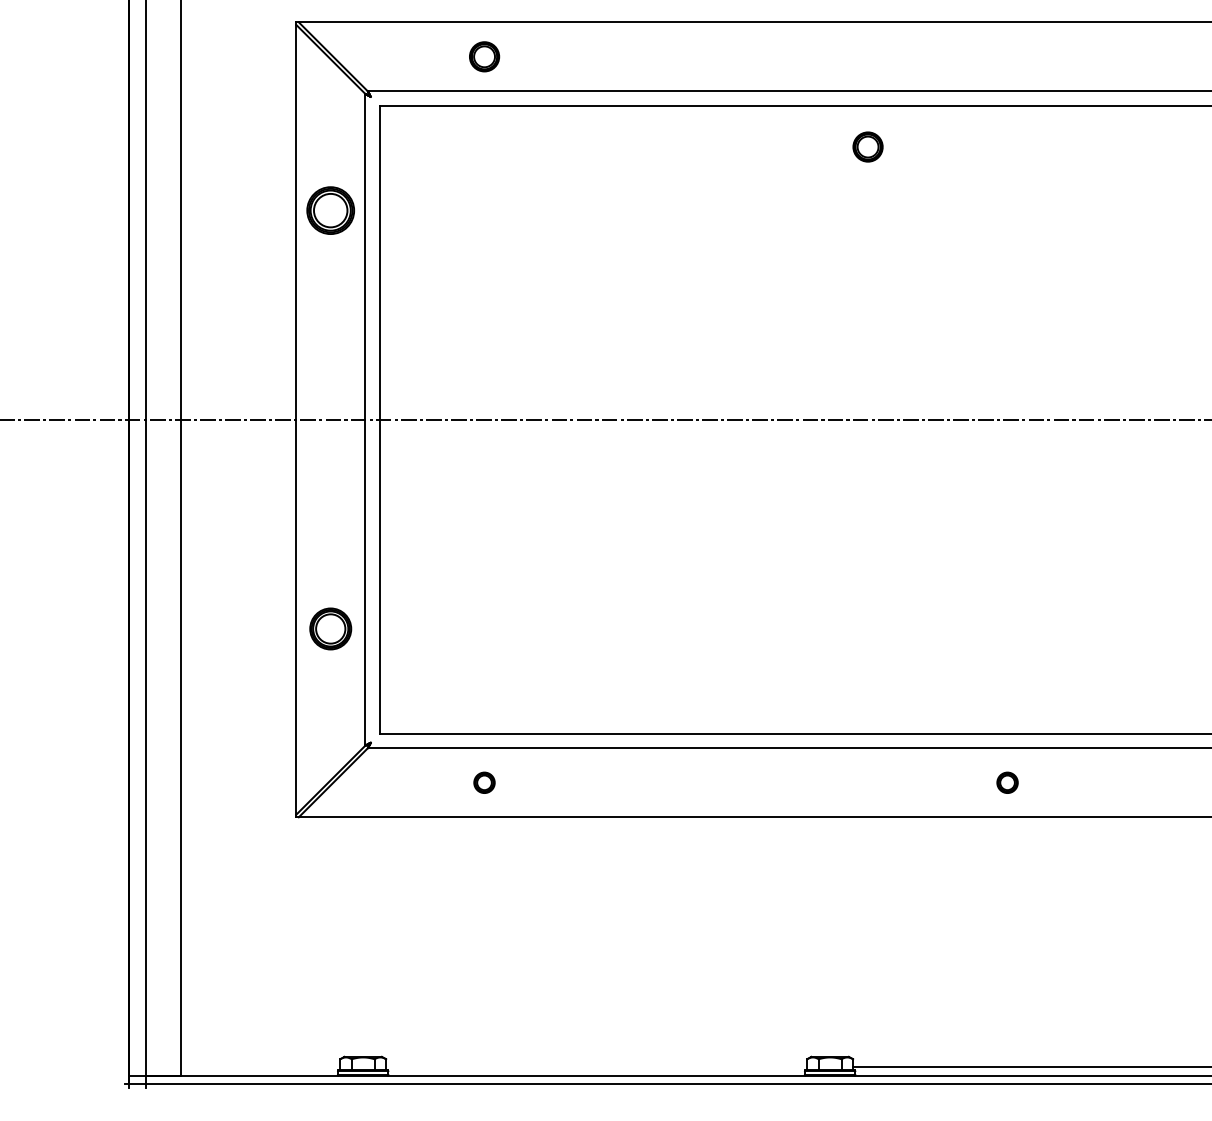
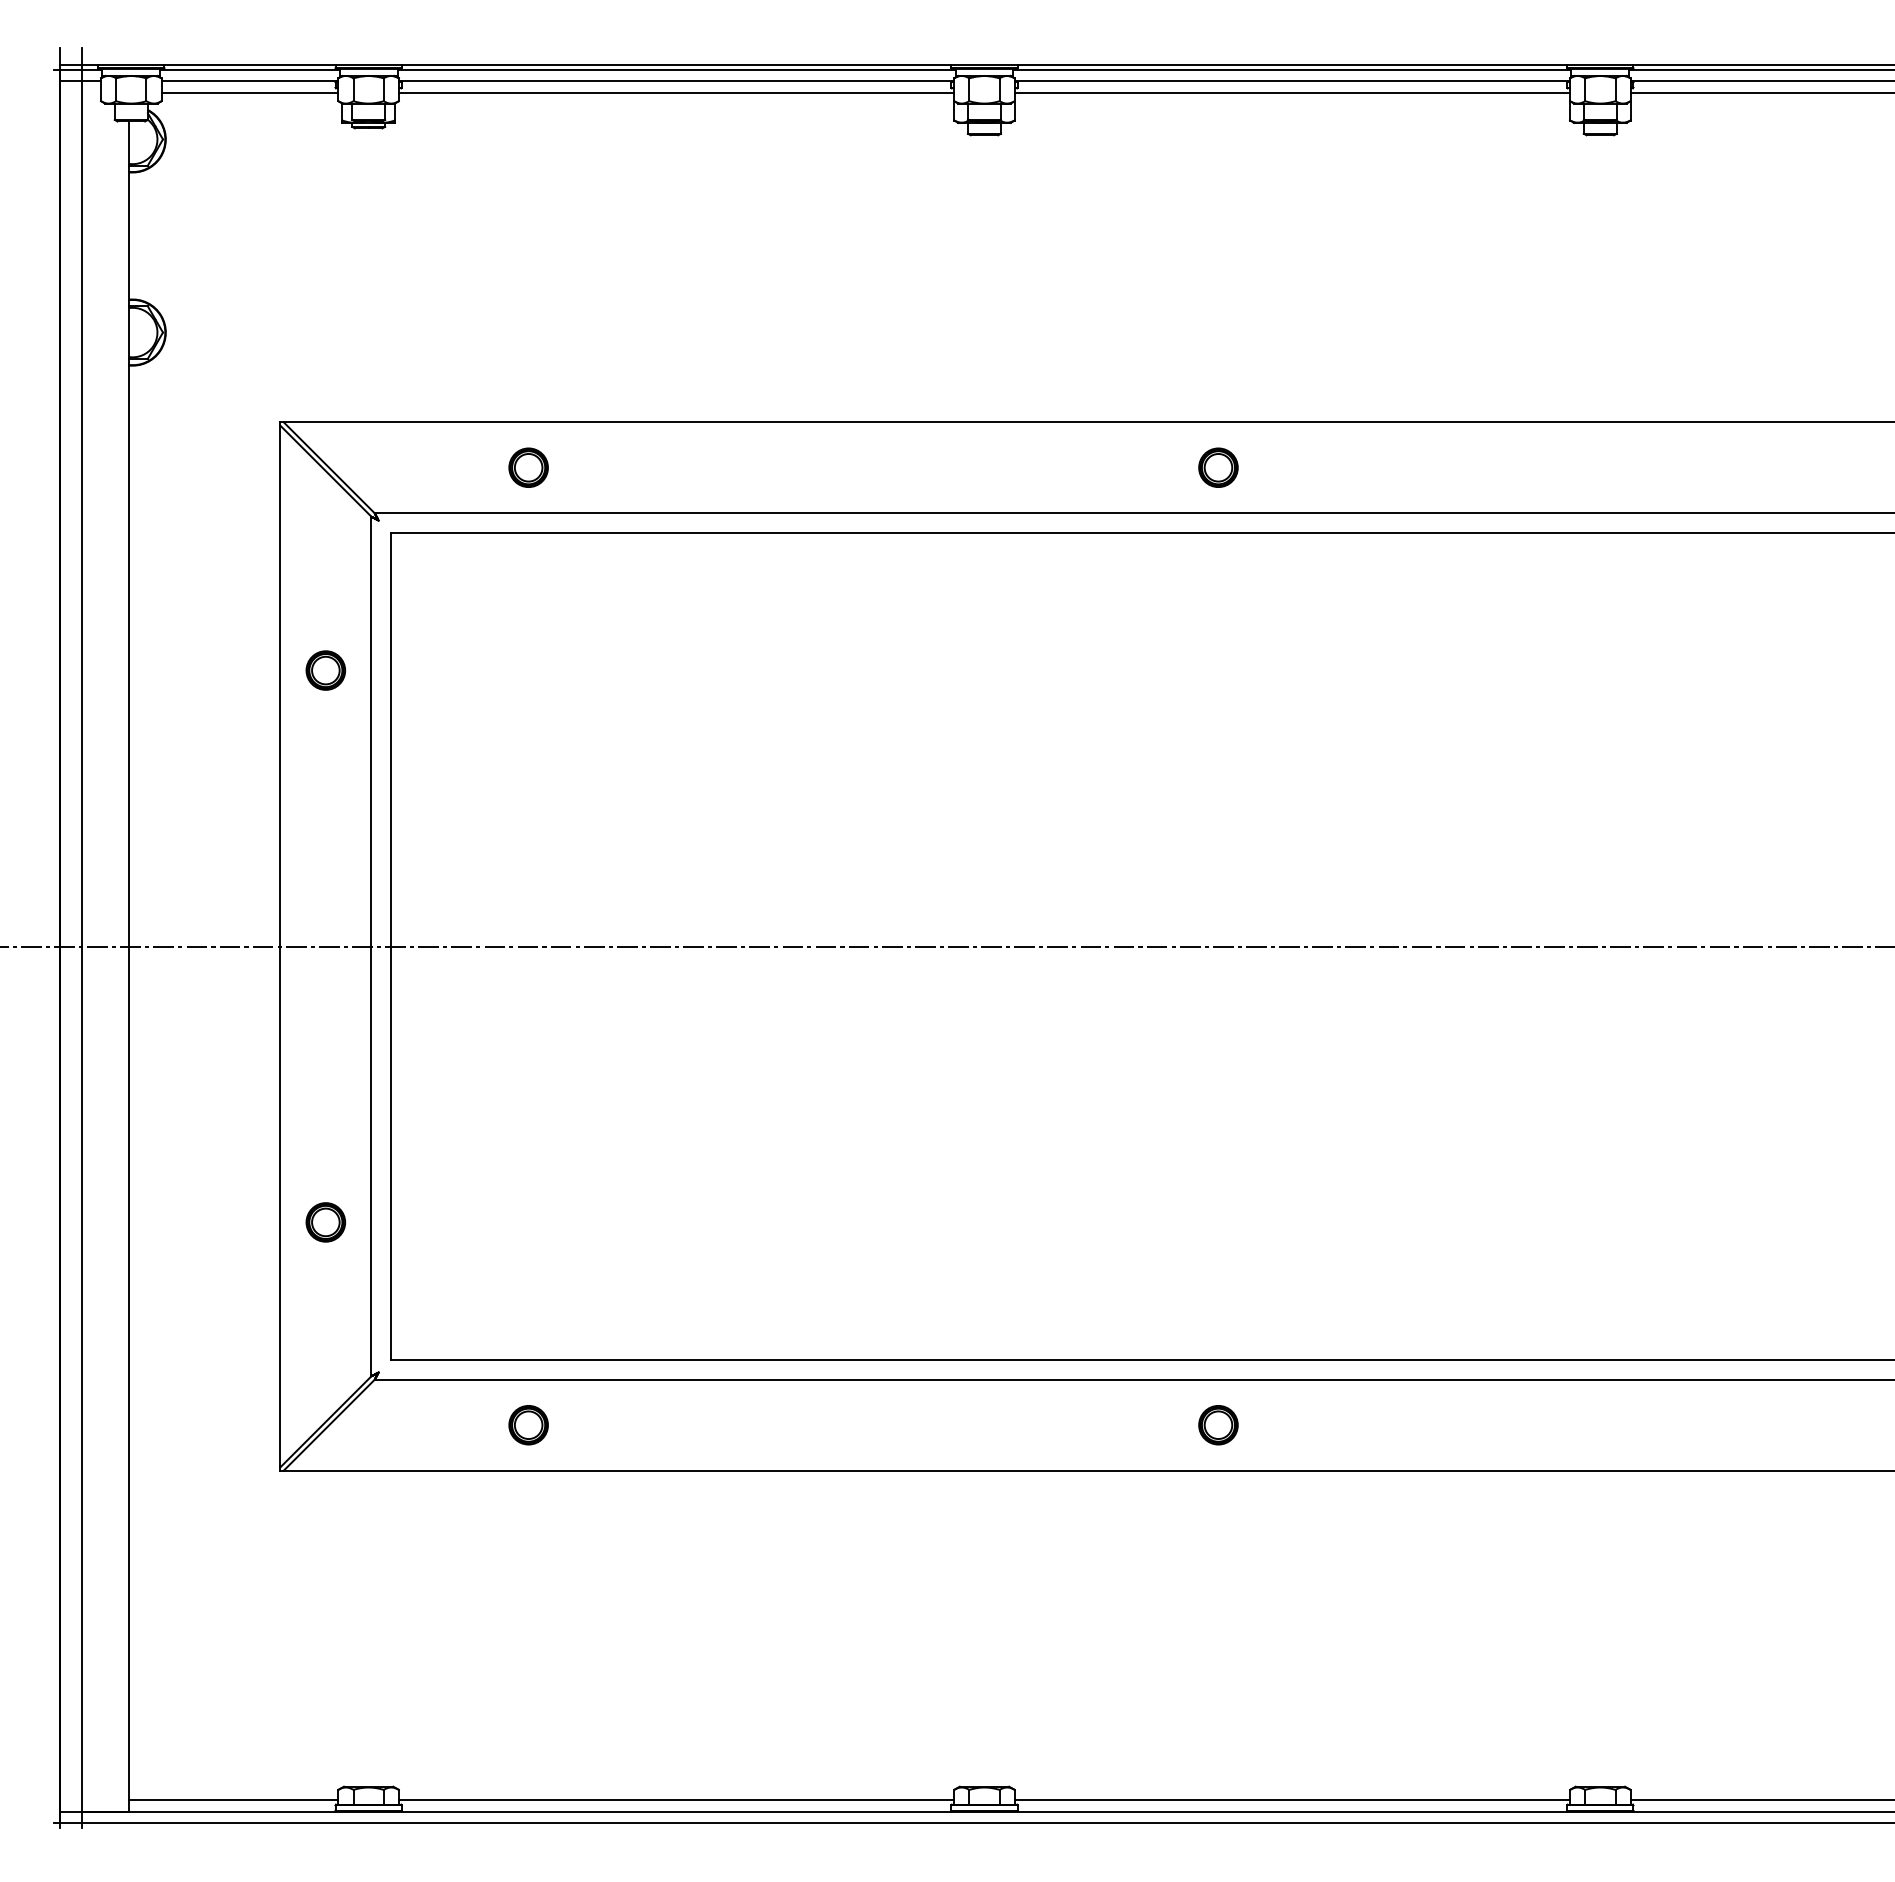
part: (868, 146) -> (1218, 467), moved
part: (330, 210) -> (325, 670), size x0.62
part: (330, 629) -> (325, 1222), size x0.71
part: (484, 782) -> (528, 1425), size x1.43
part: (1007, 782) -> (1218, 1425), size x1.43
line: (260, 1067) -> (233, 1800), added
line: (596, 1067) -> (676, 1800), added

